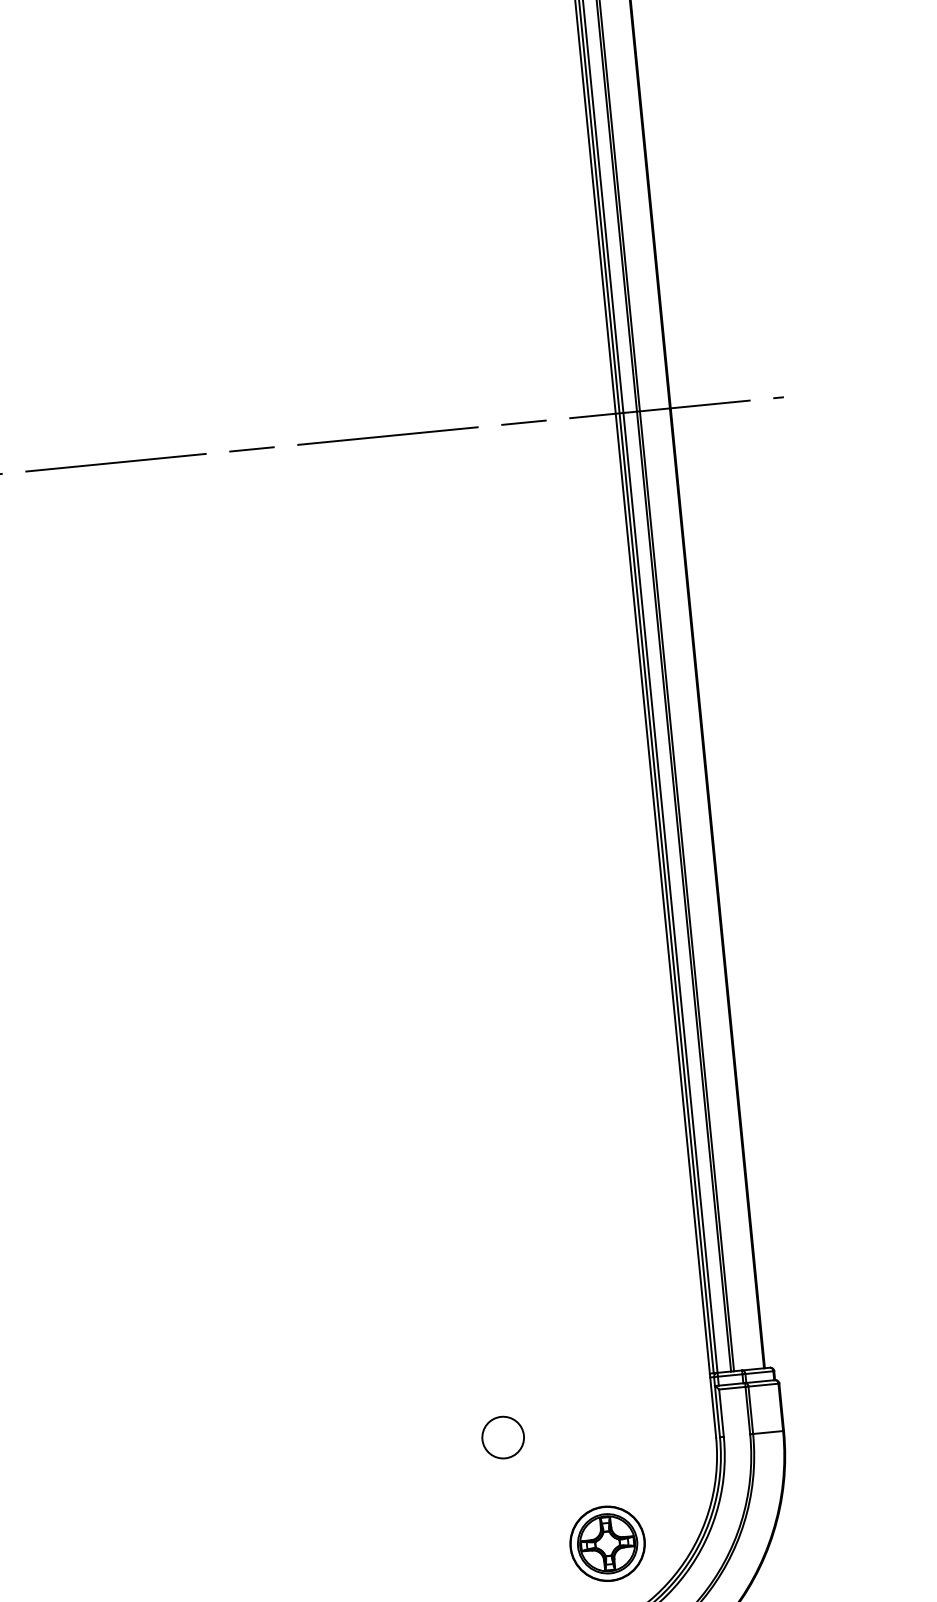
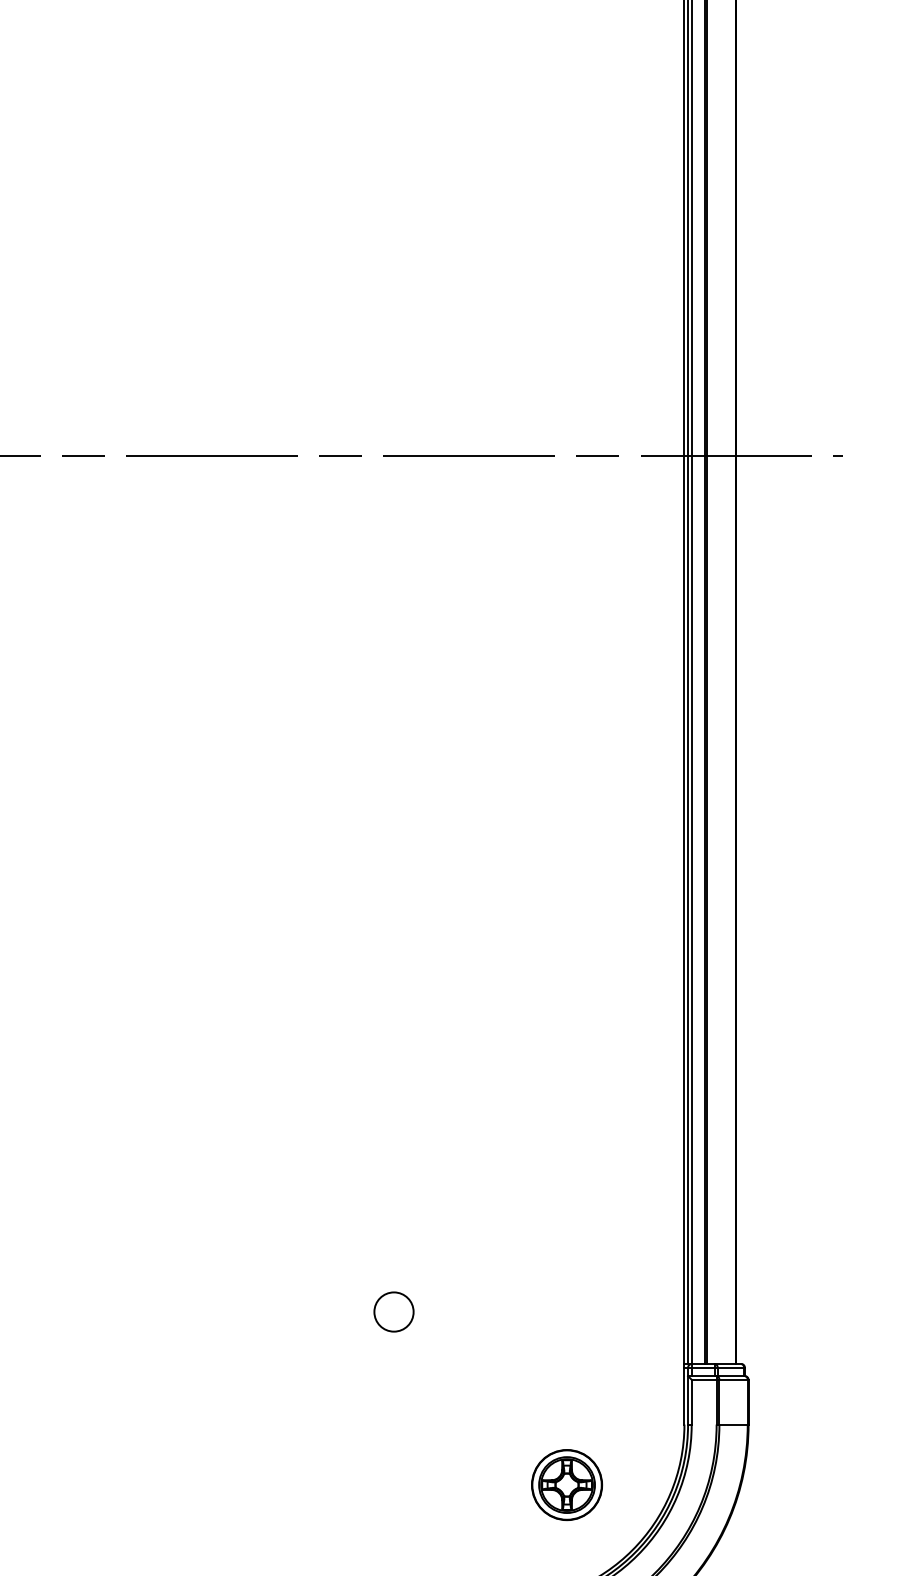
circle: (502, 1437) -> (393, 1311), moved
part: (607, 1544) -> (566, 1485), moved

